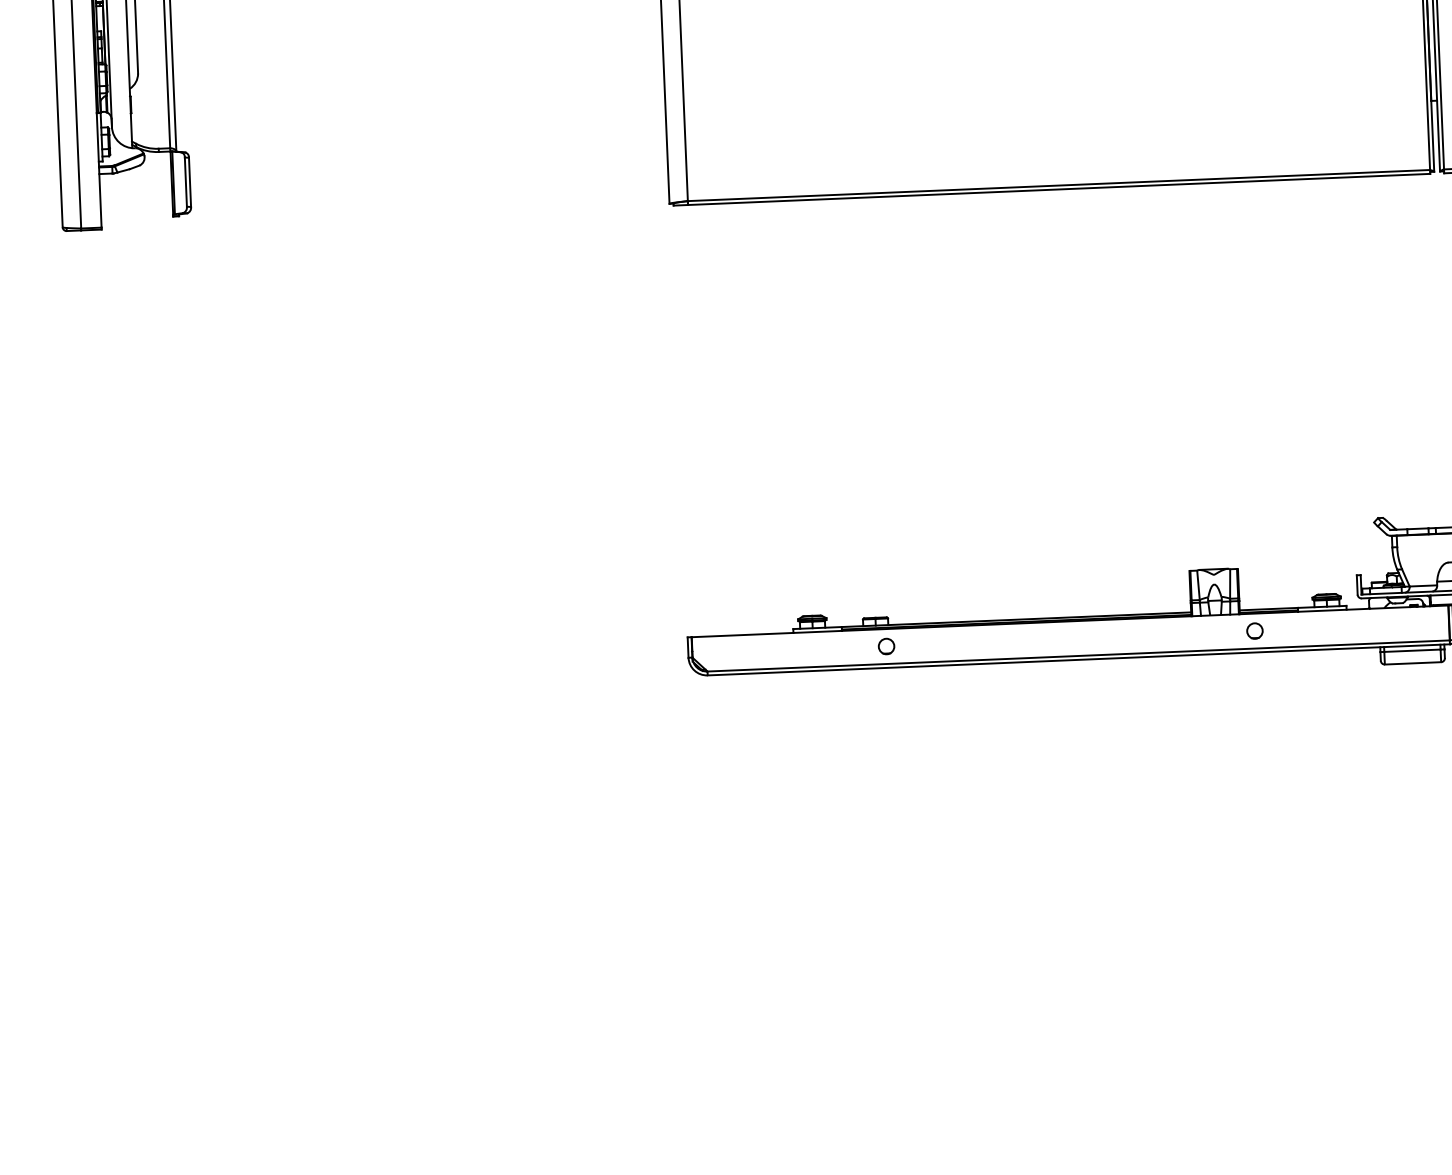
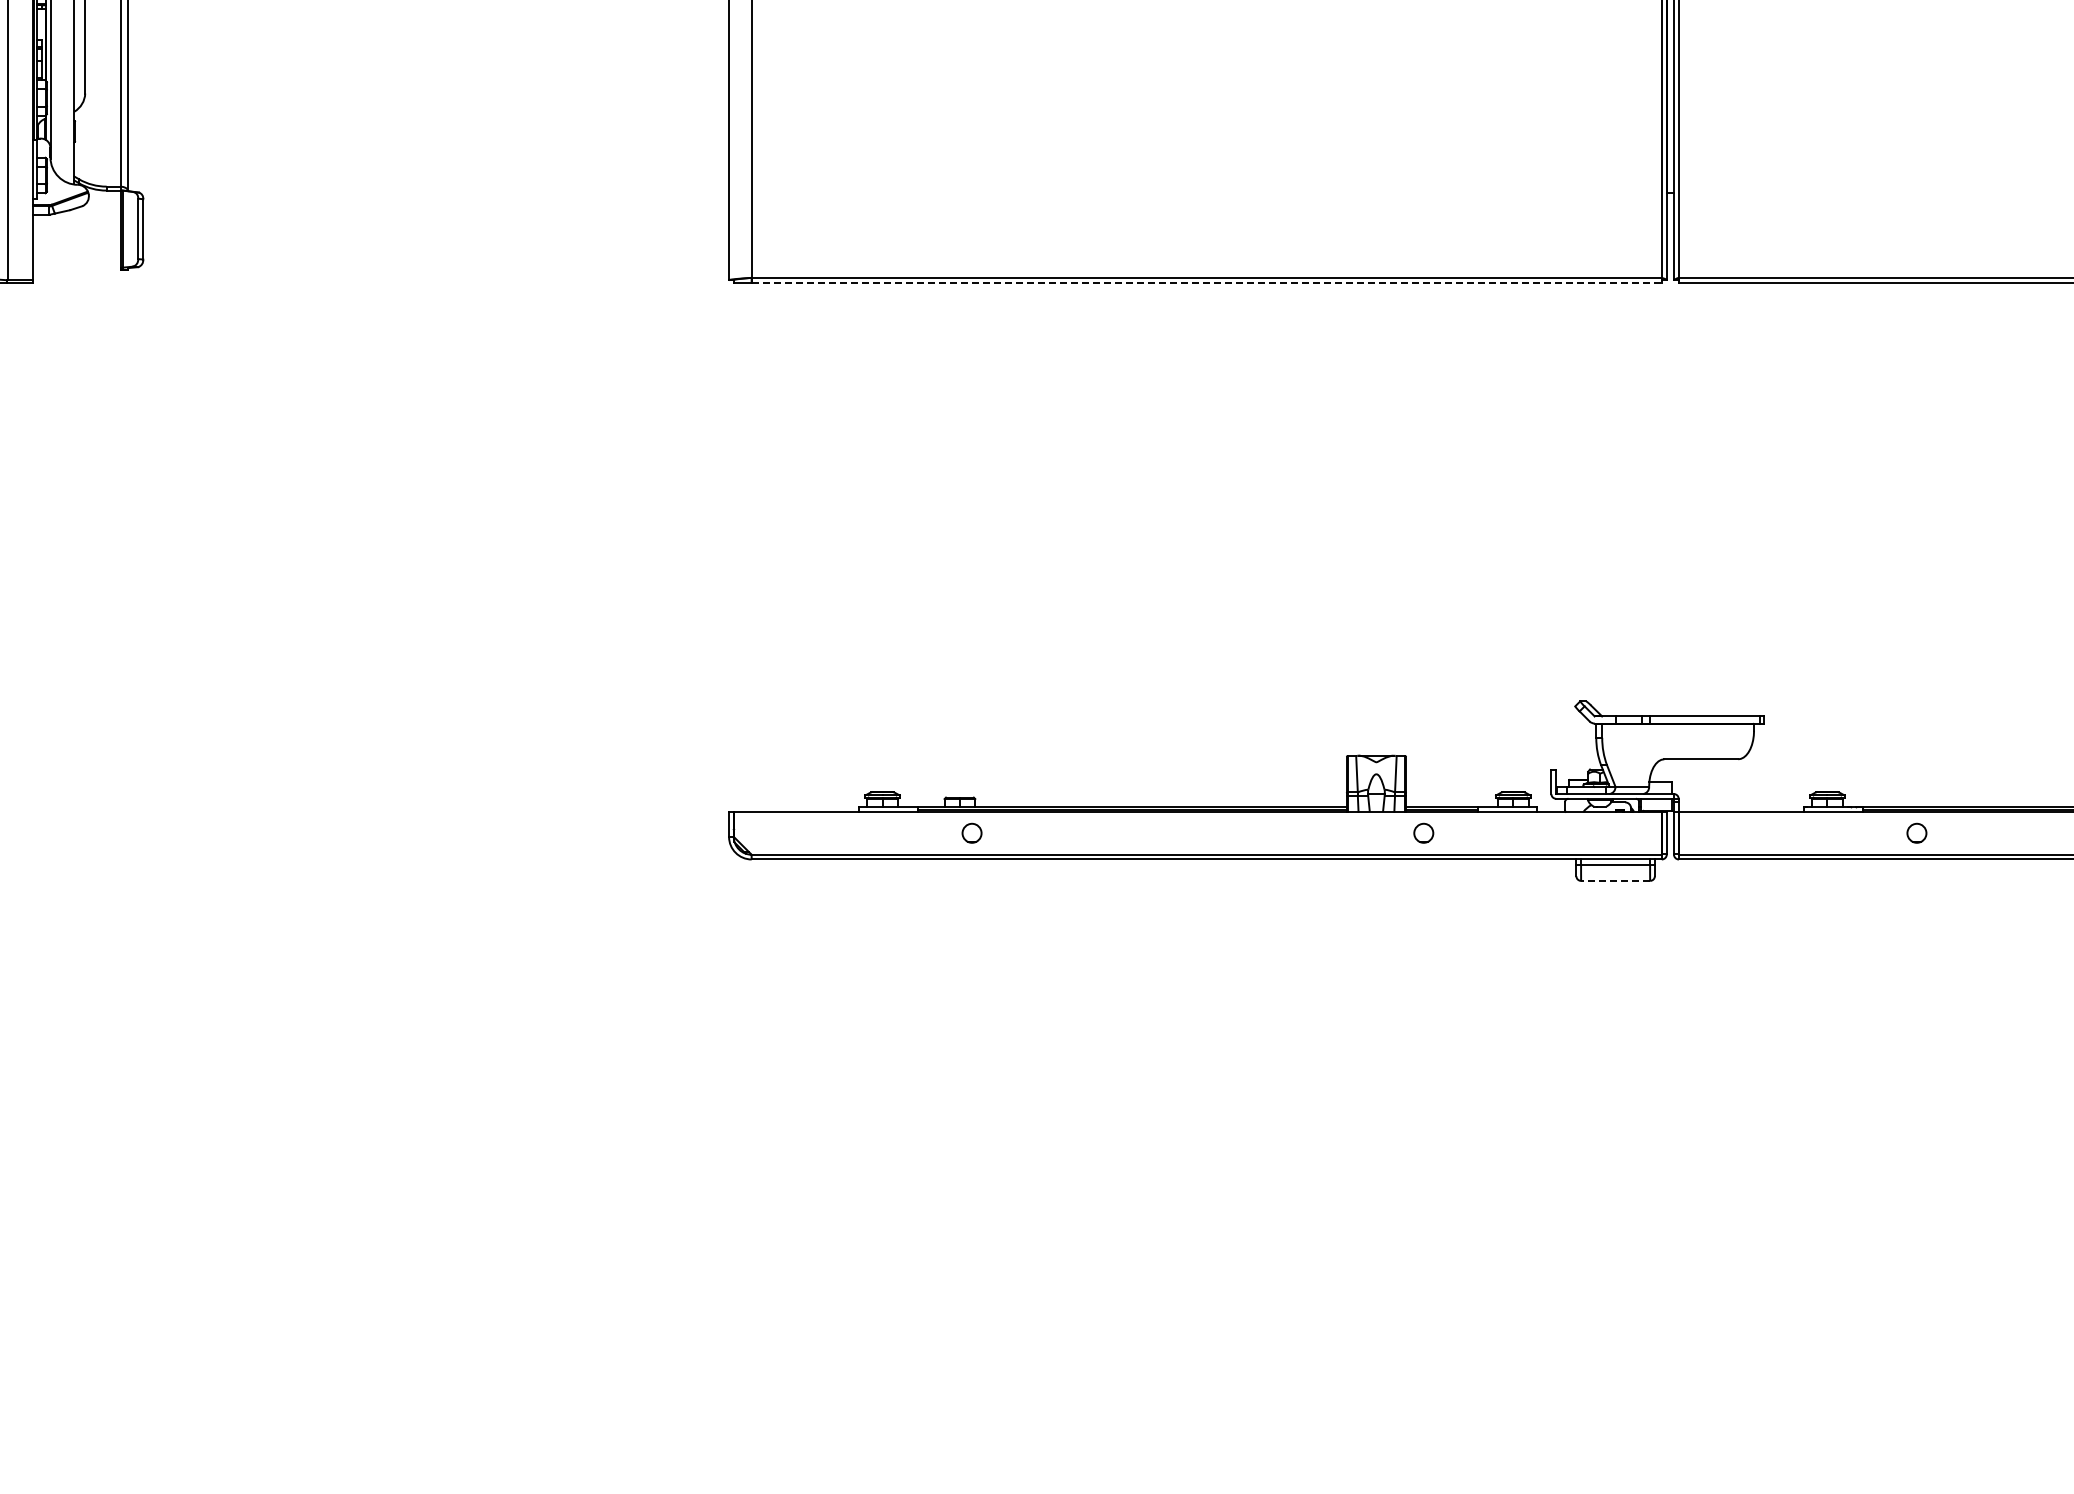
line: (1059, 189) -> (1207, 282), solid -> dashed
line: (1412, 663) -> (1615, 880), solid -> dashed

